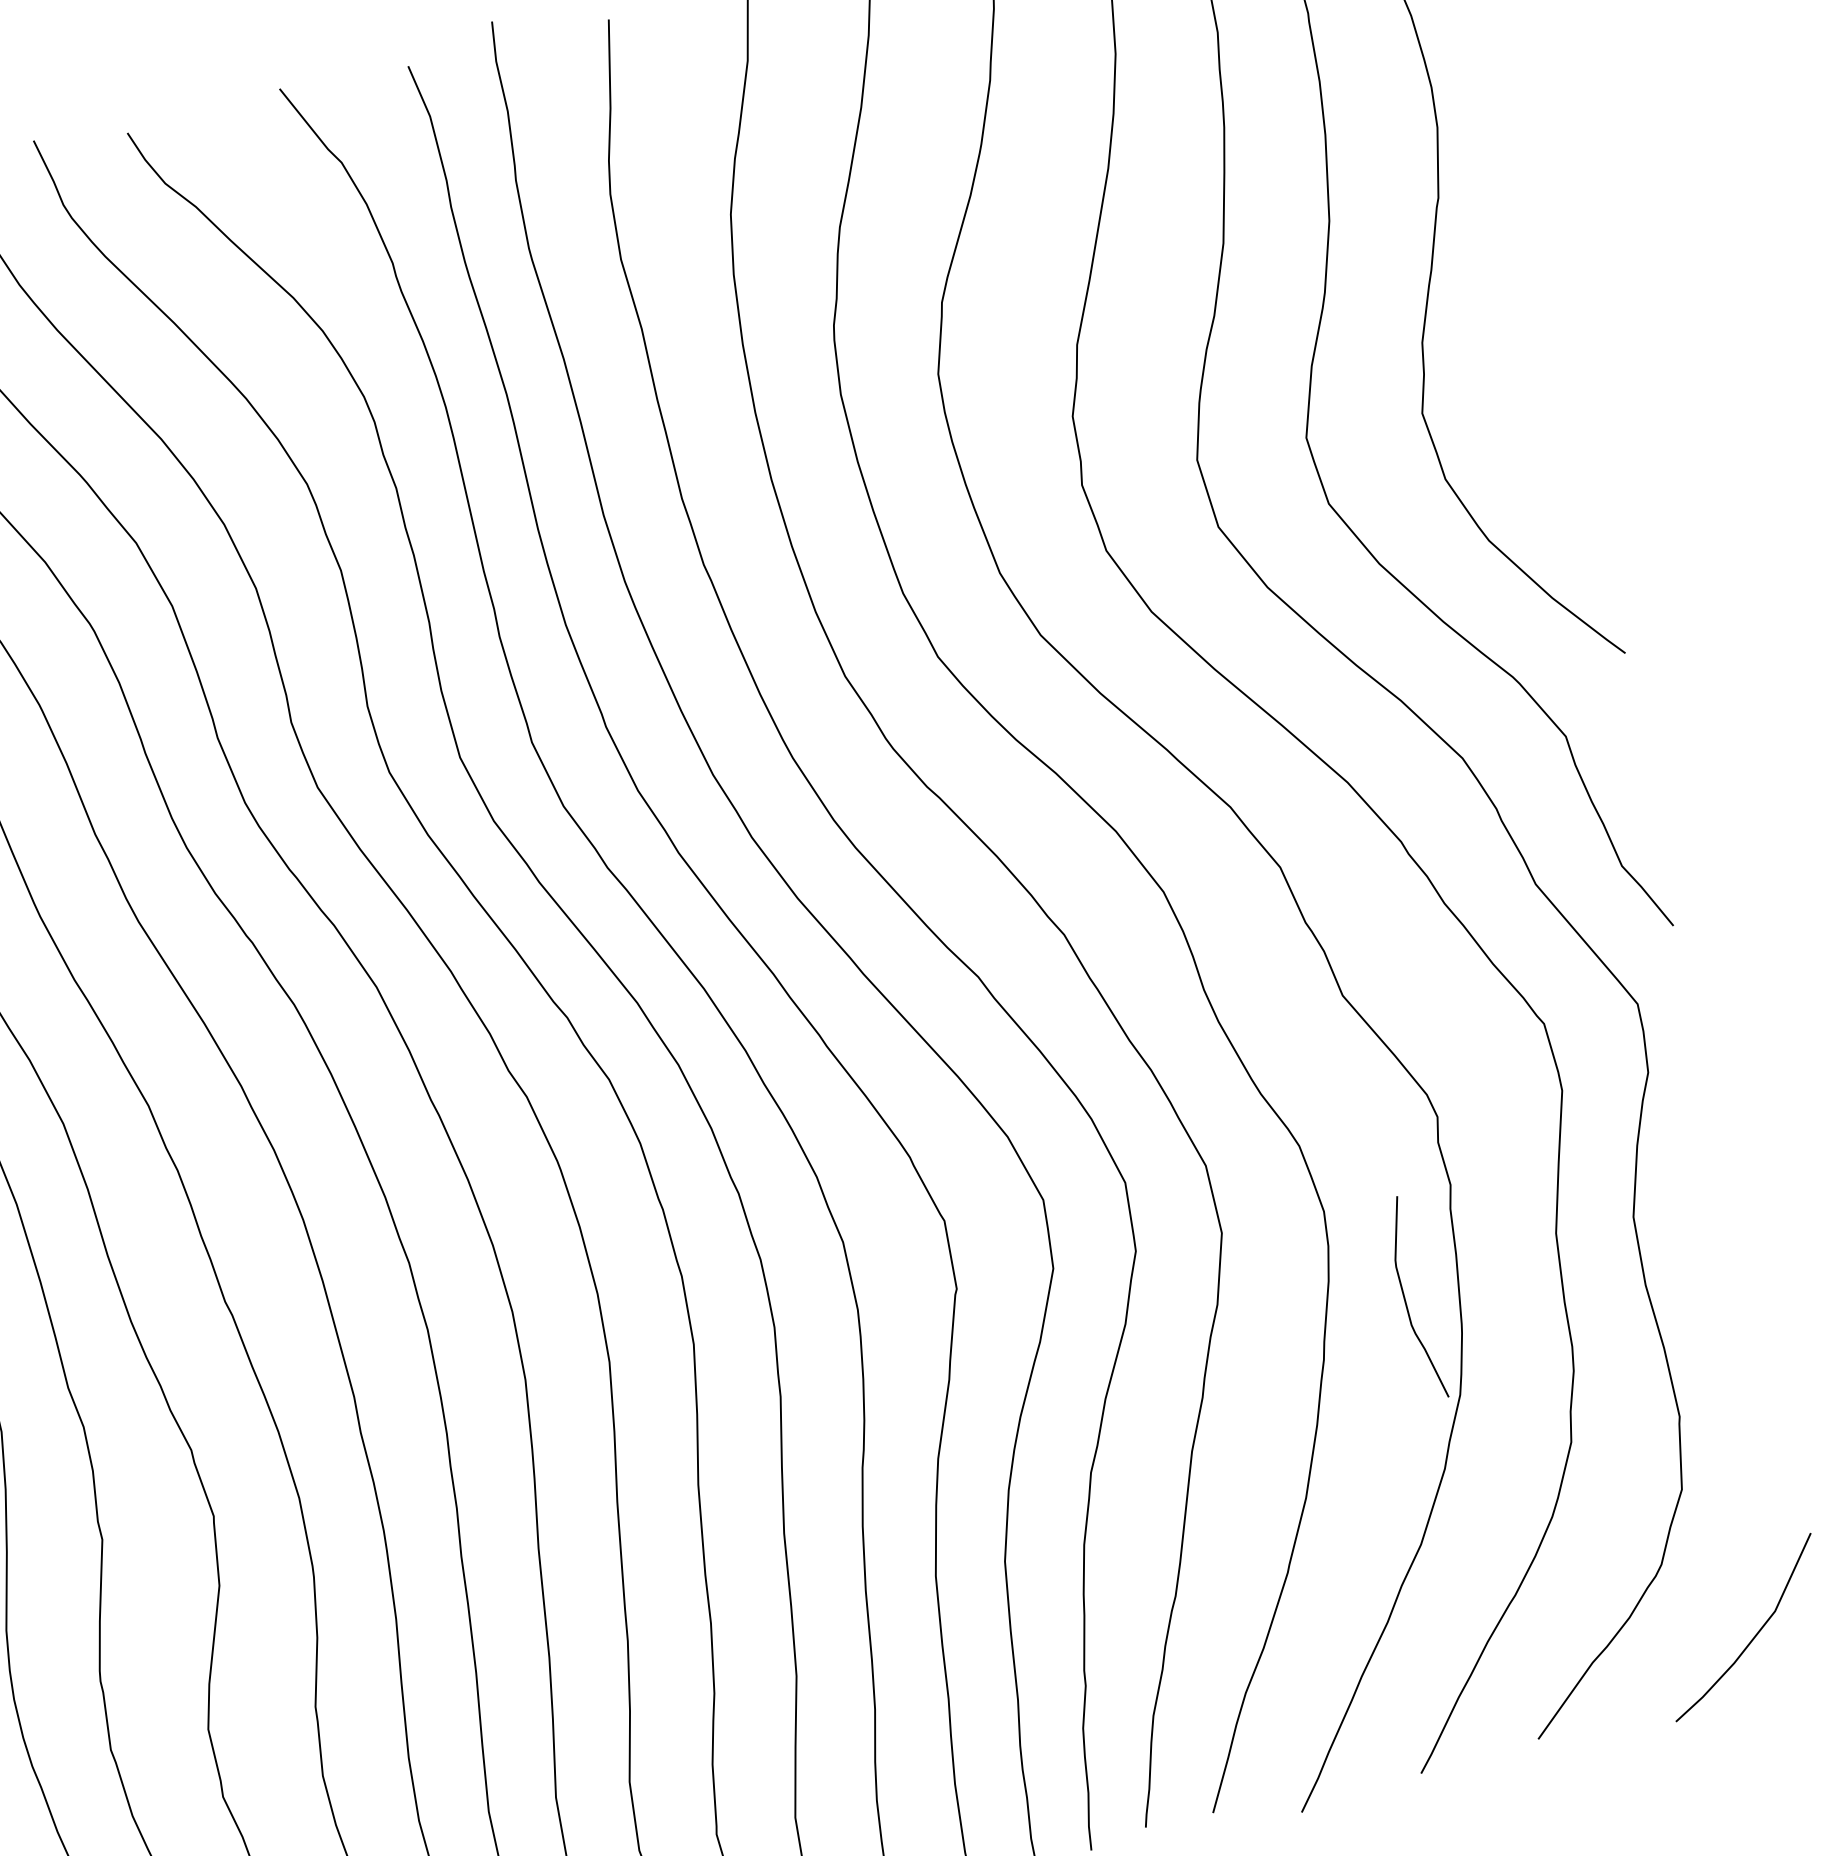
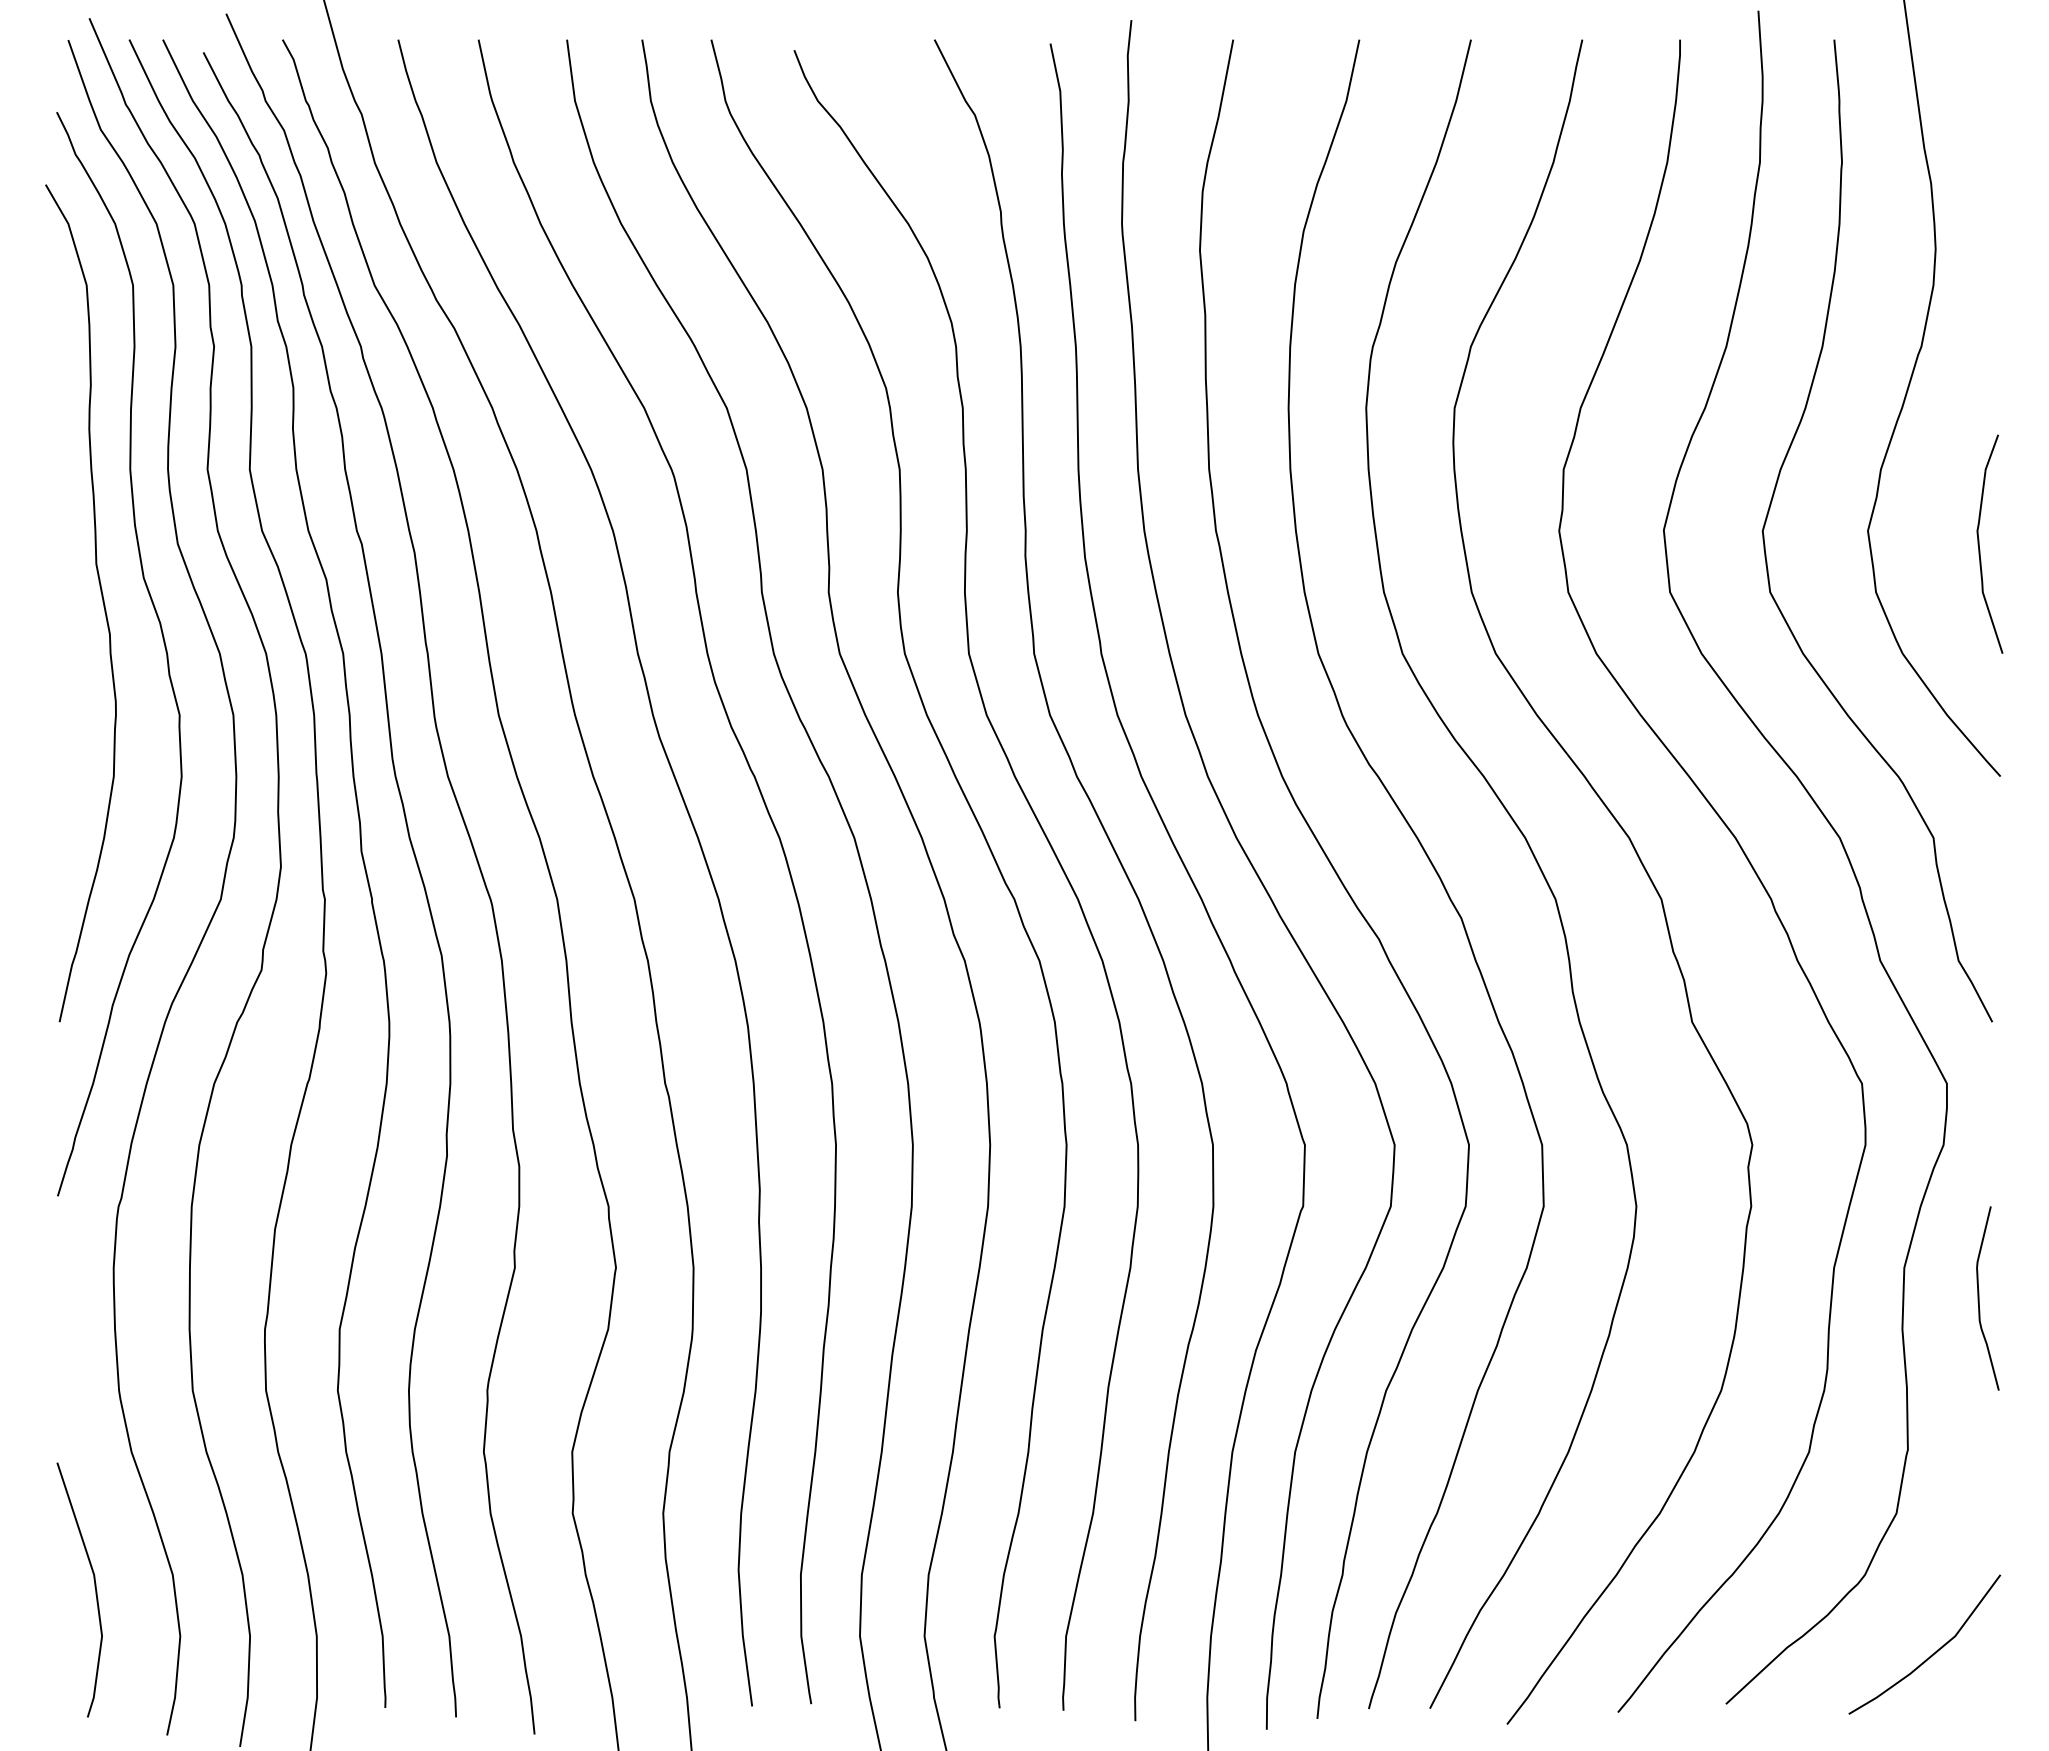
curve: (1548, 401) -> (1979, 543), added
curve: (1406, 1300) -> (1979, 1298), moved

